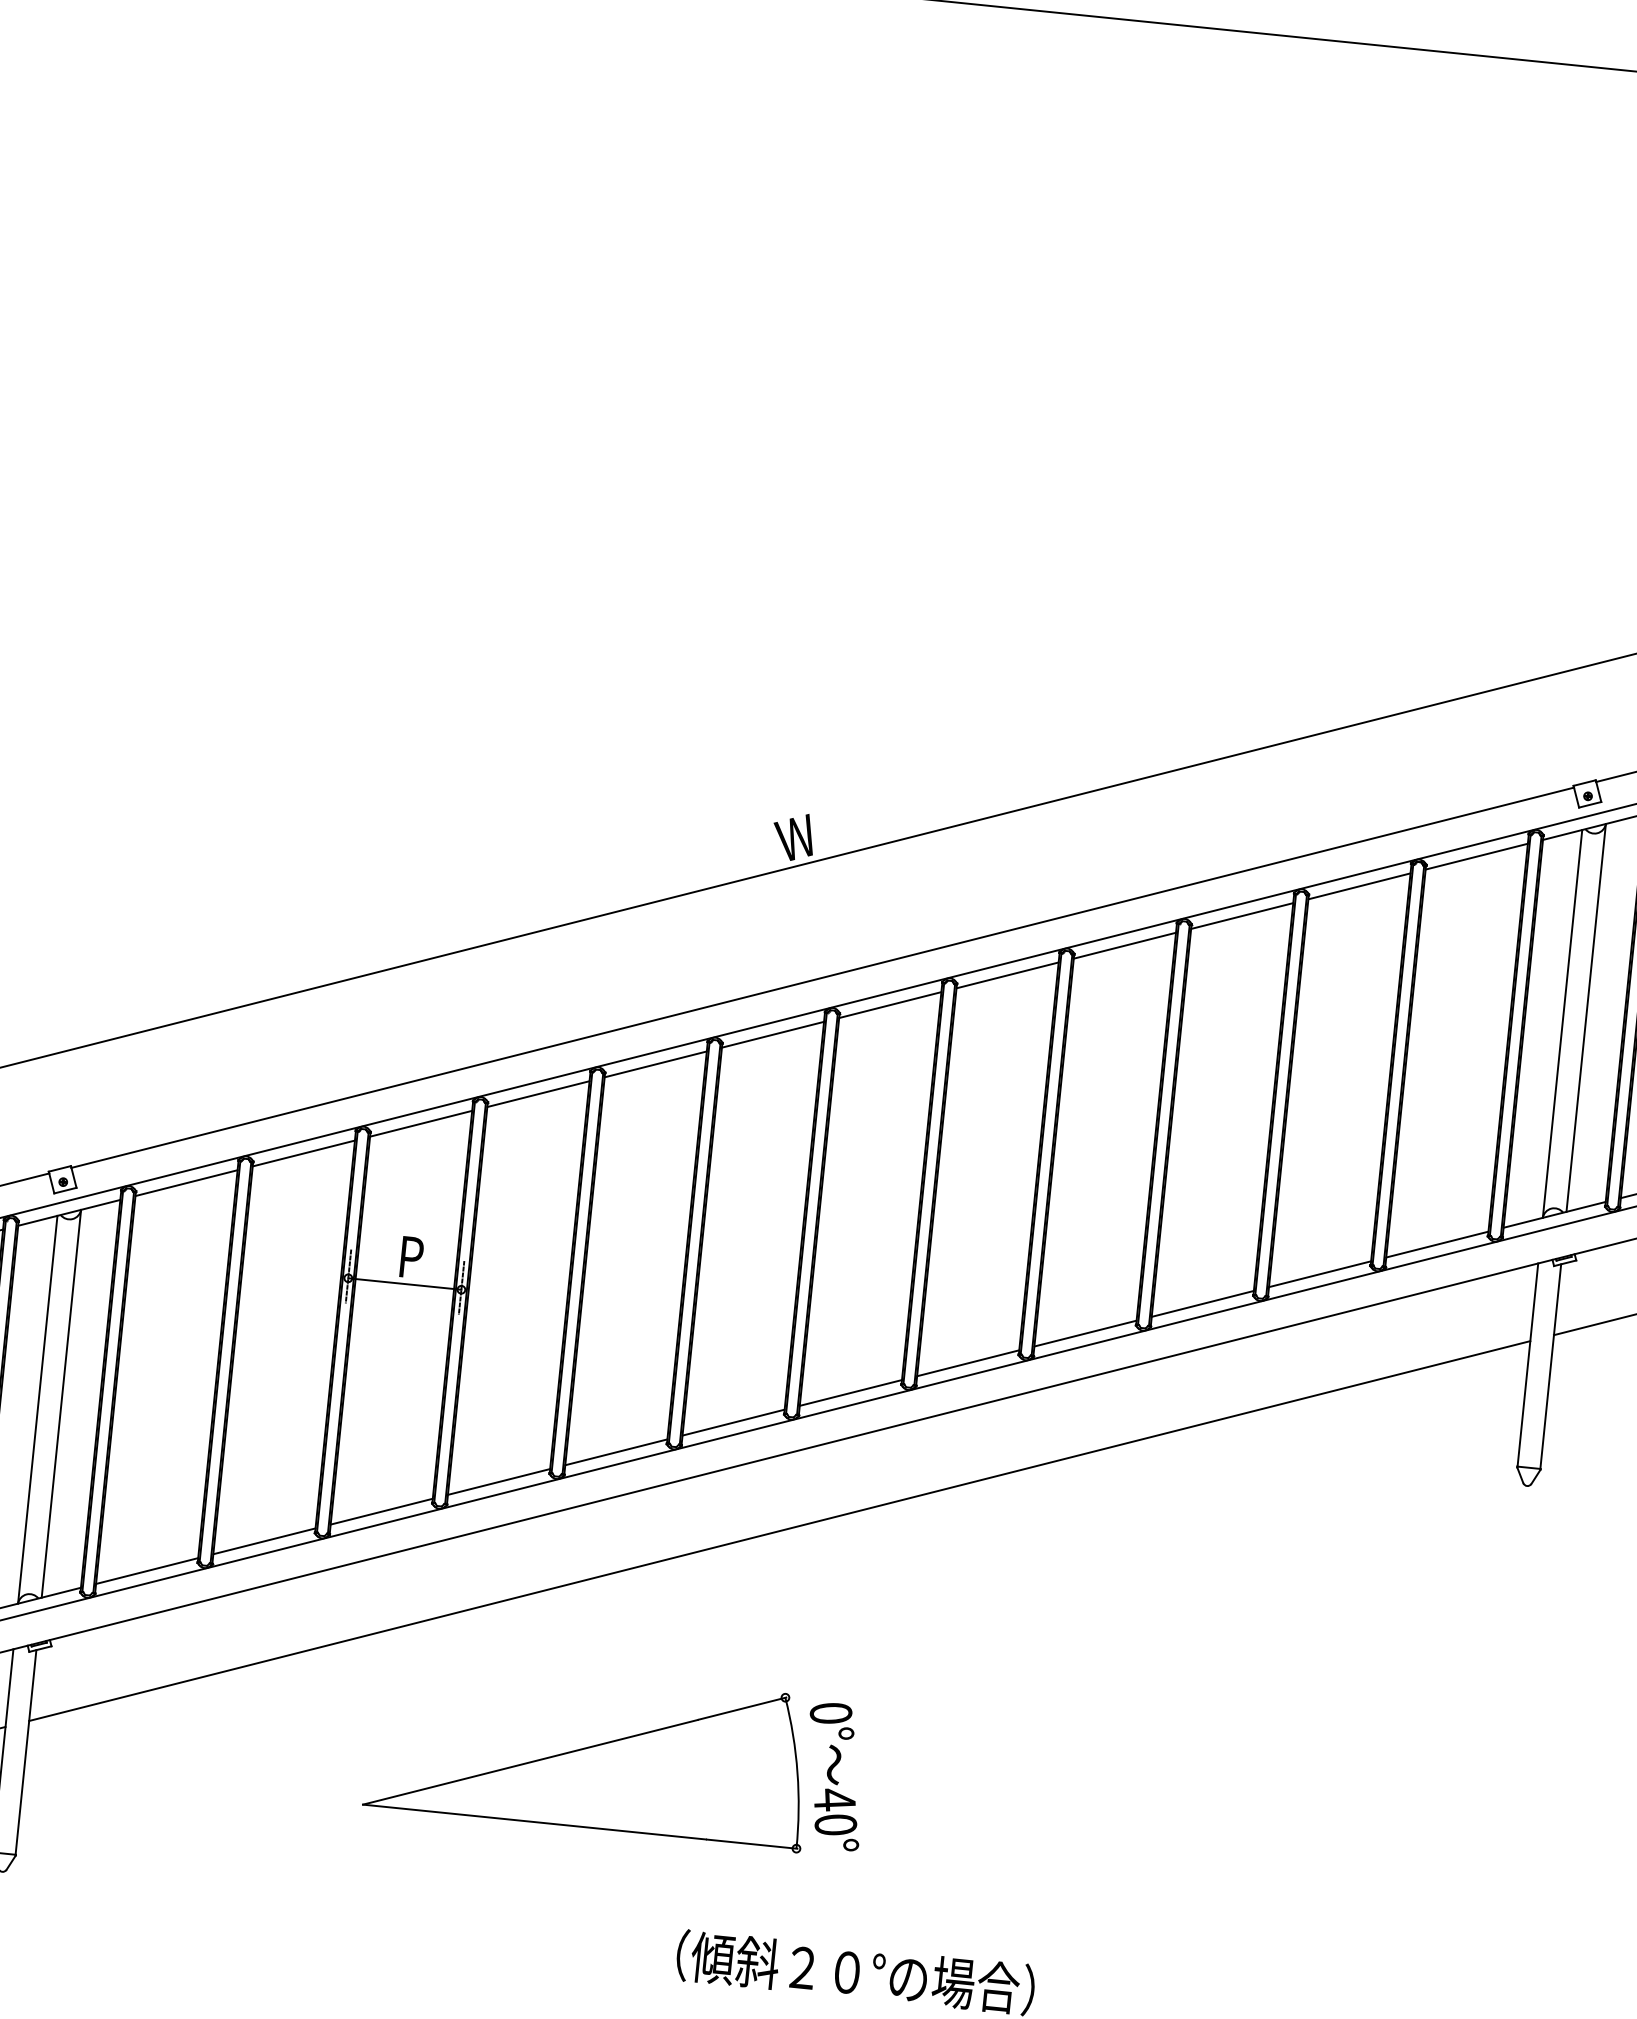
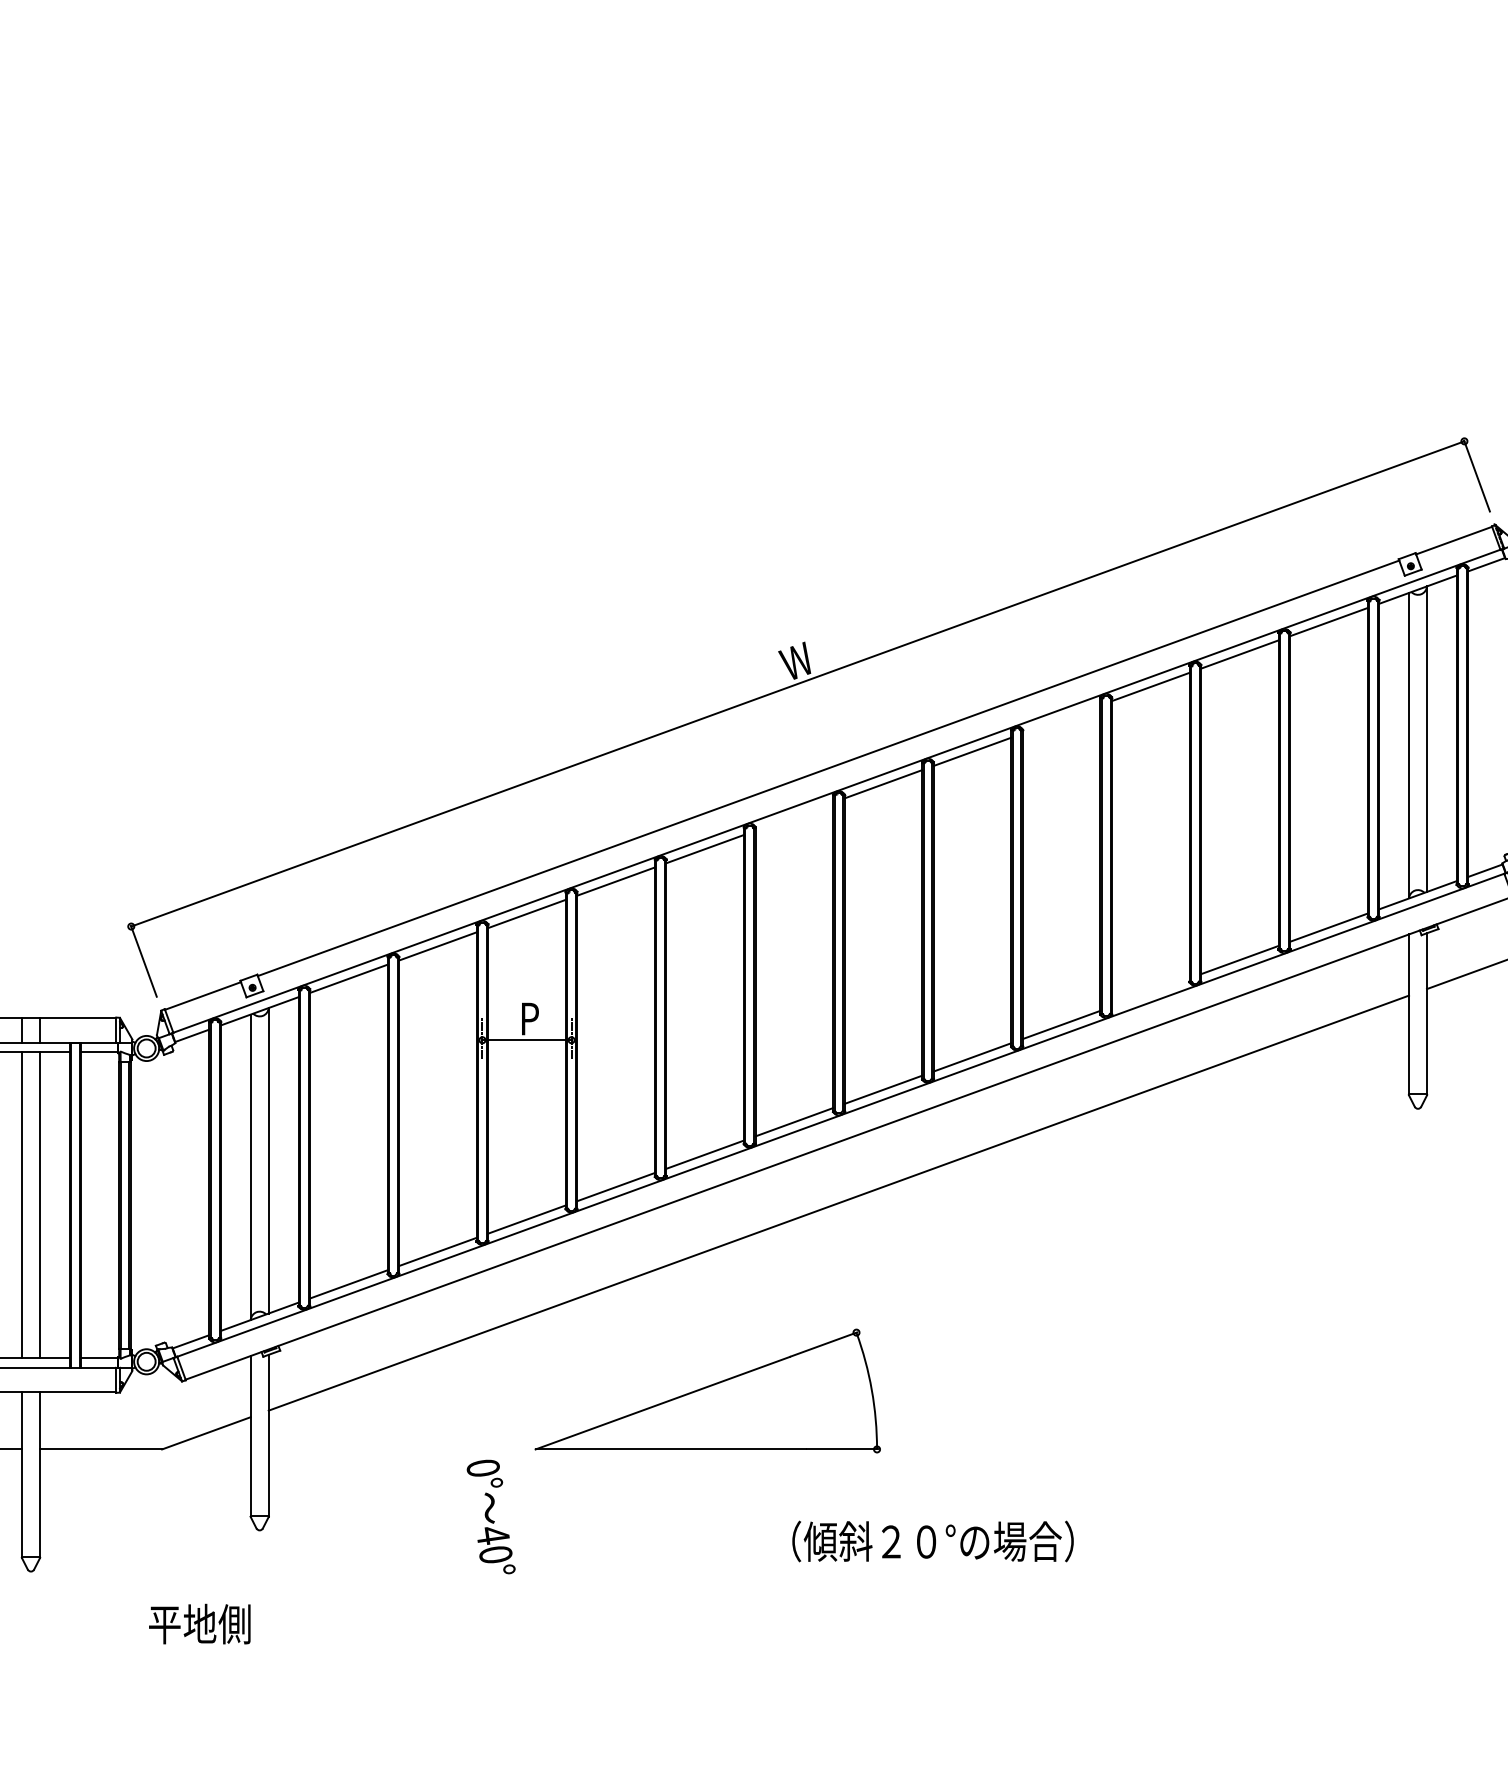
line: (1124, 945) -> (1061, 719), removed
line: (773, 1034) -> (794, 816), removed
line: (1202, 1303) -> (1150, 992), removed
text: (833, 1775) -> (490, 1516), moved

